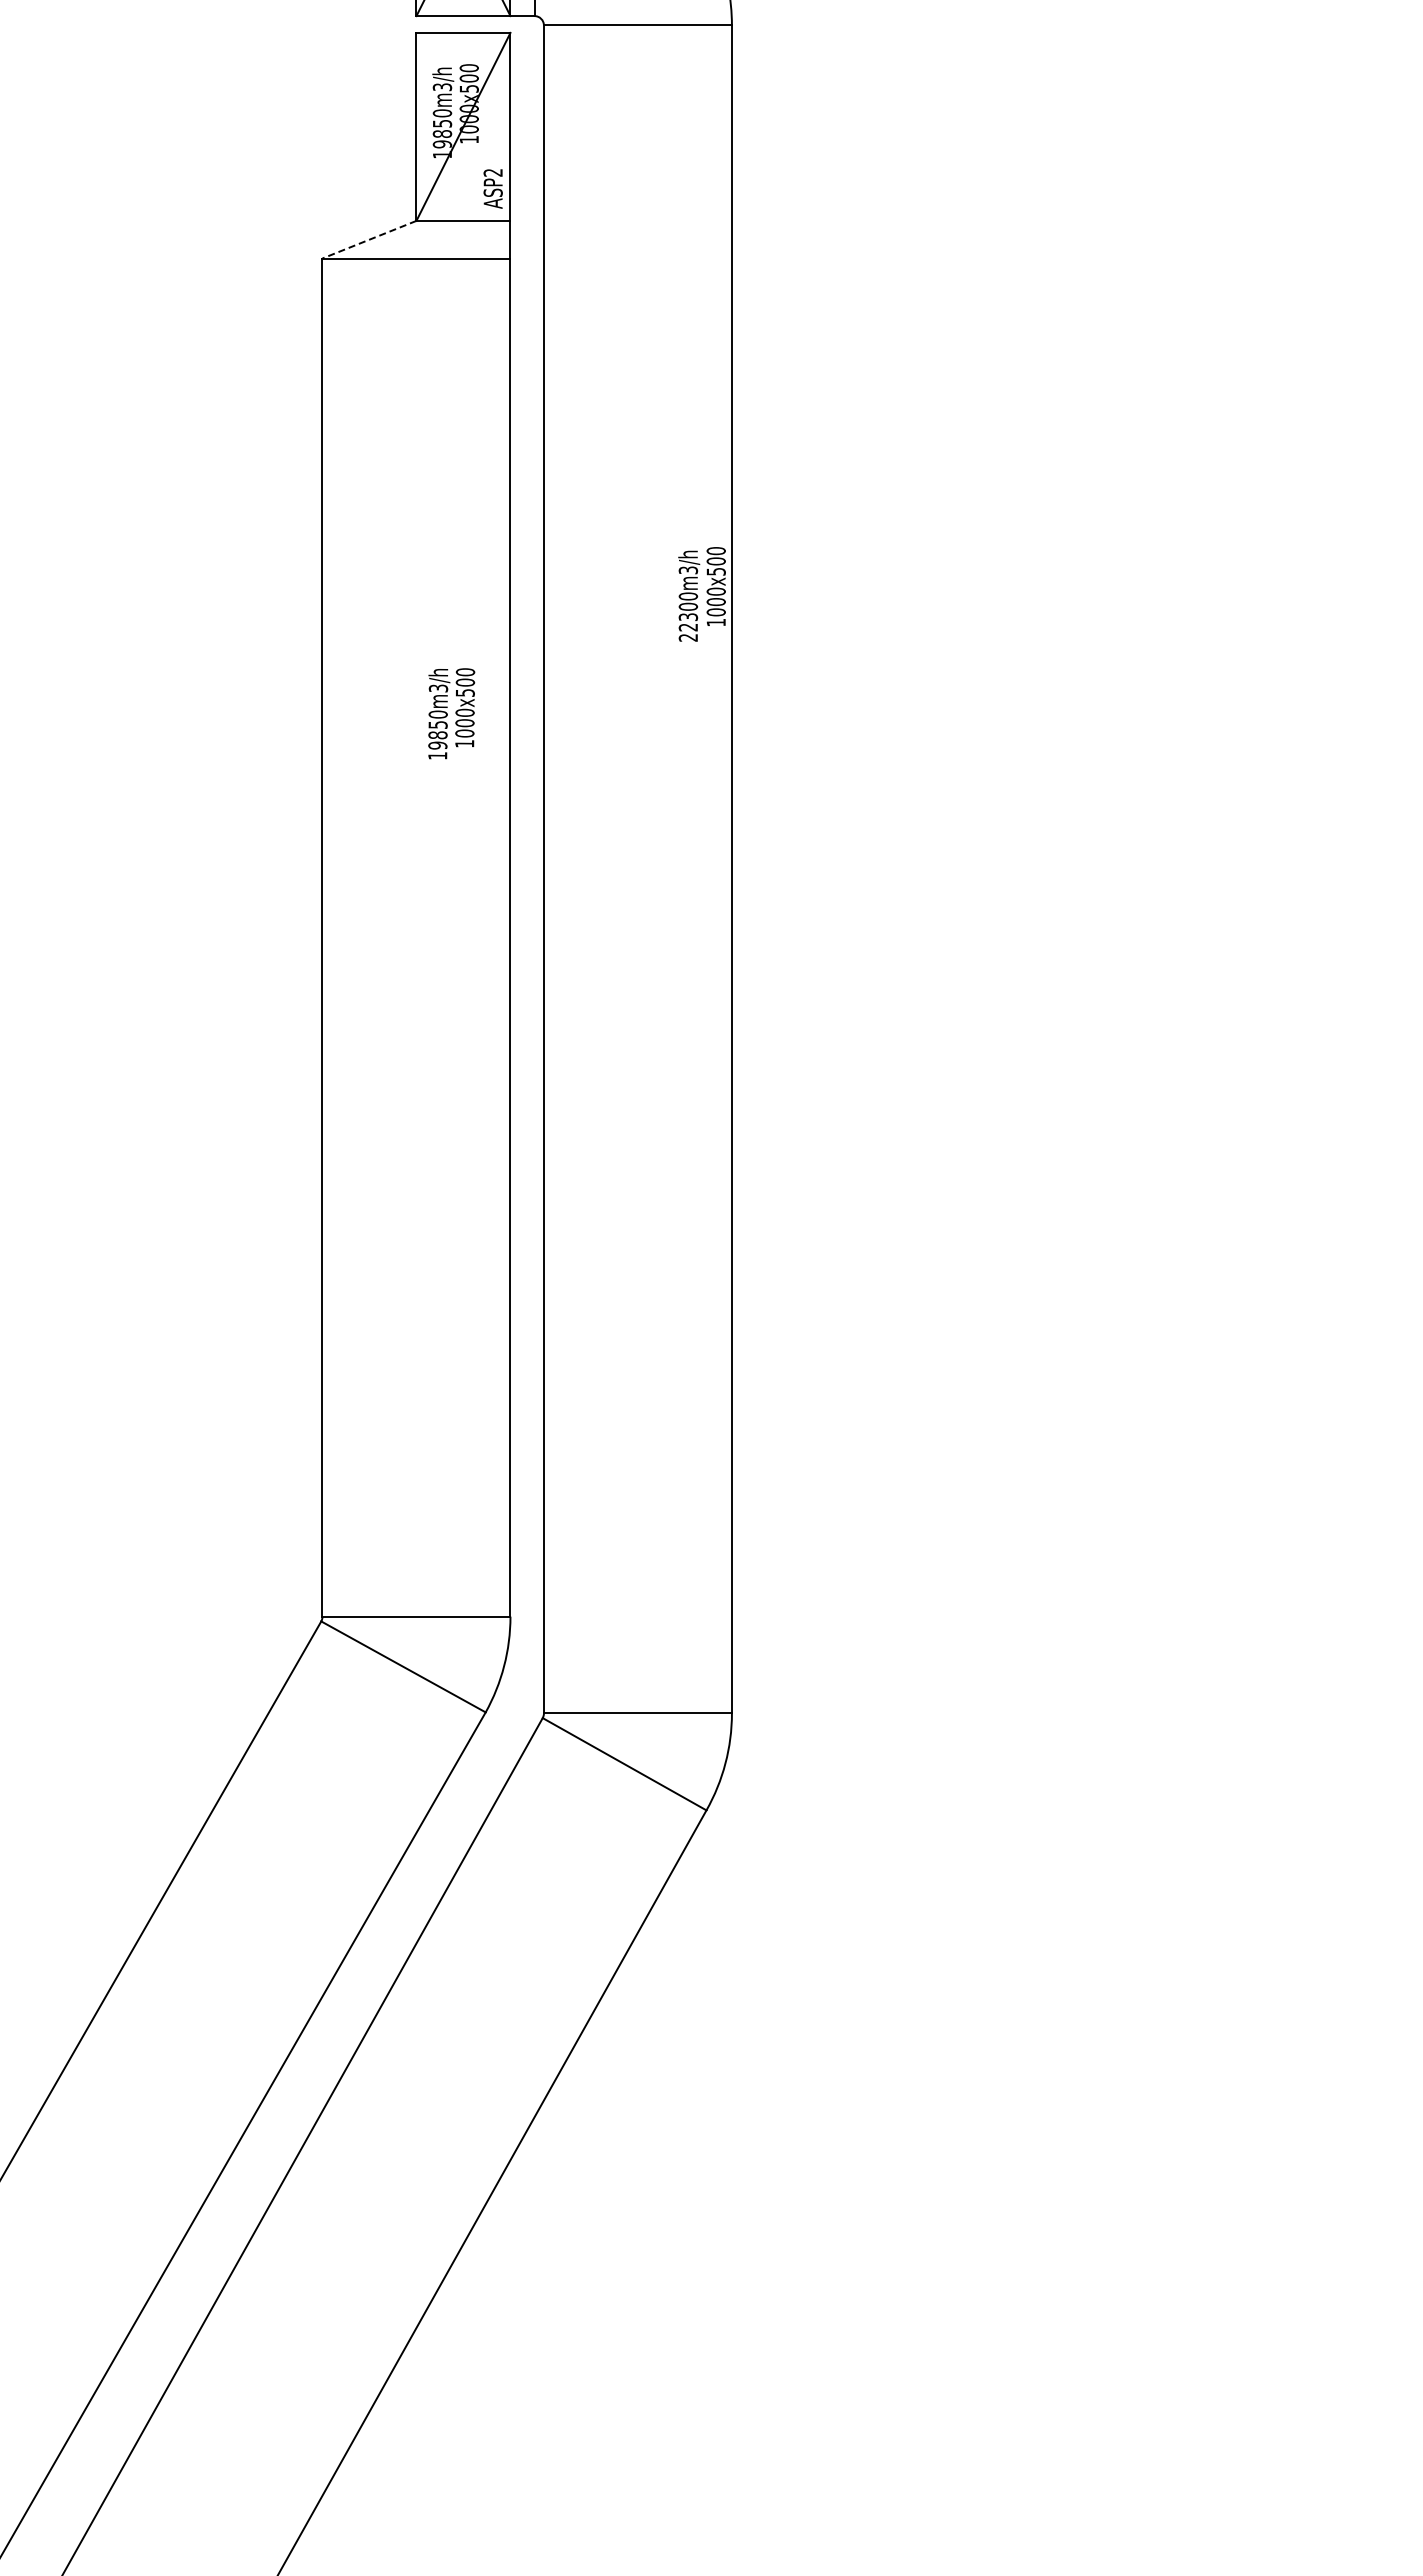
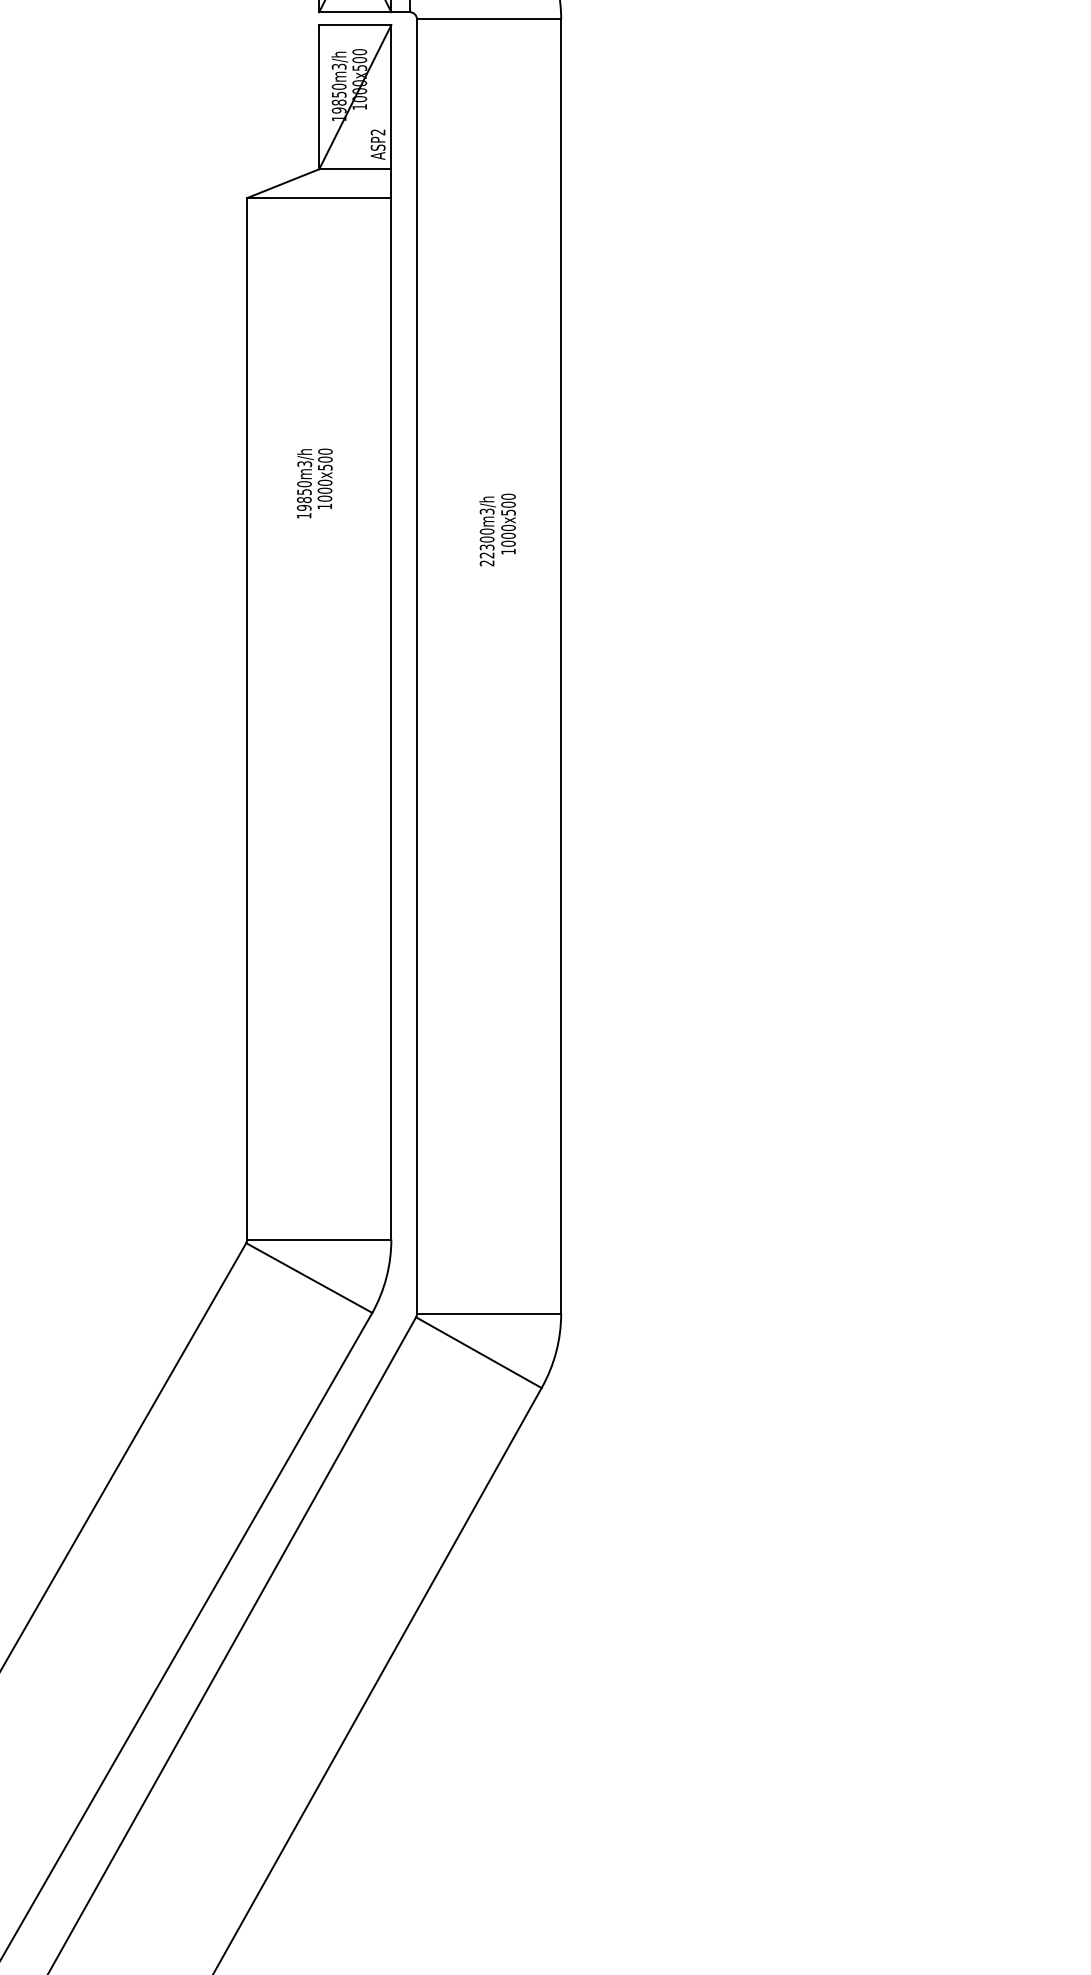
line: (369, 239) -> (283, 183), dashed -> solid
text: (701, 594) -> (497, 530), moved
text: (451, 713) -> (314, 483), moved

